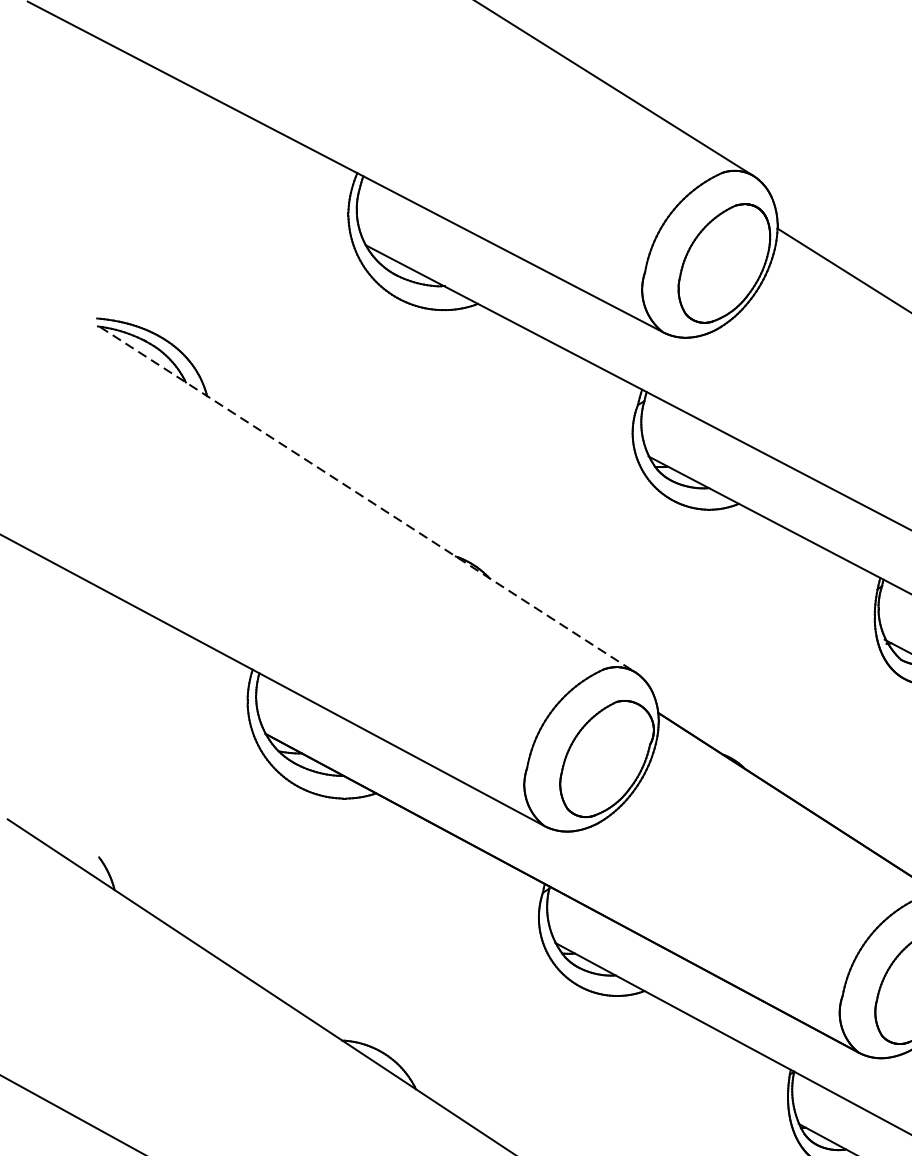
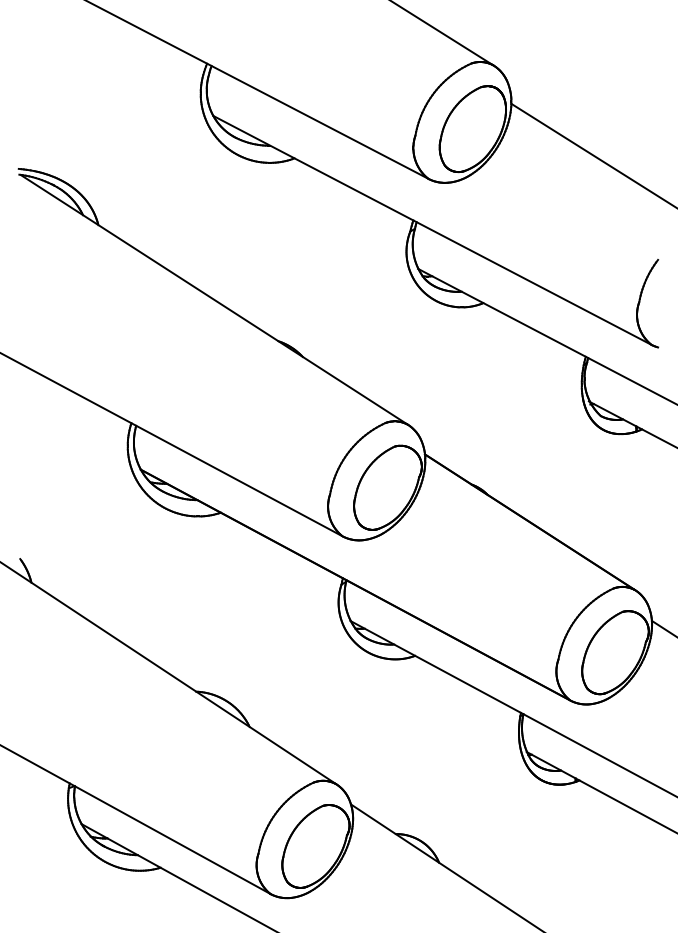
line: (367, 498) -> (214, 299), dashed -> solid

